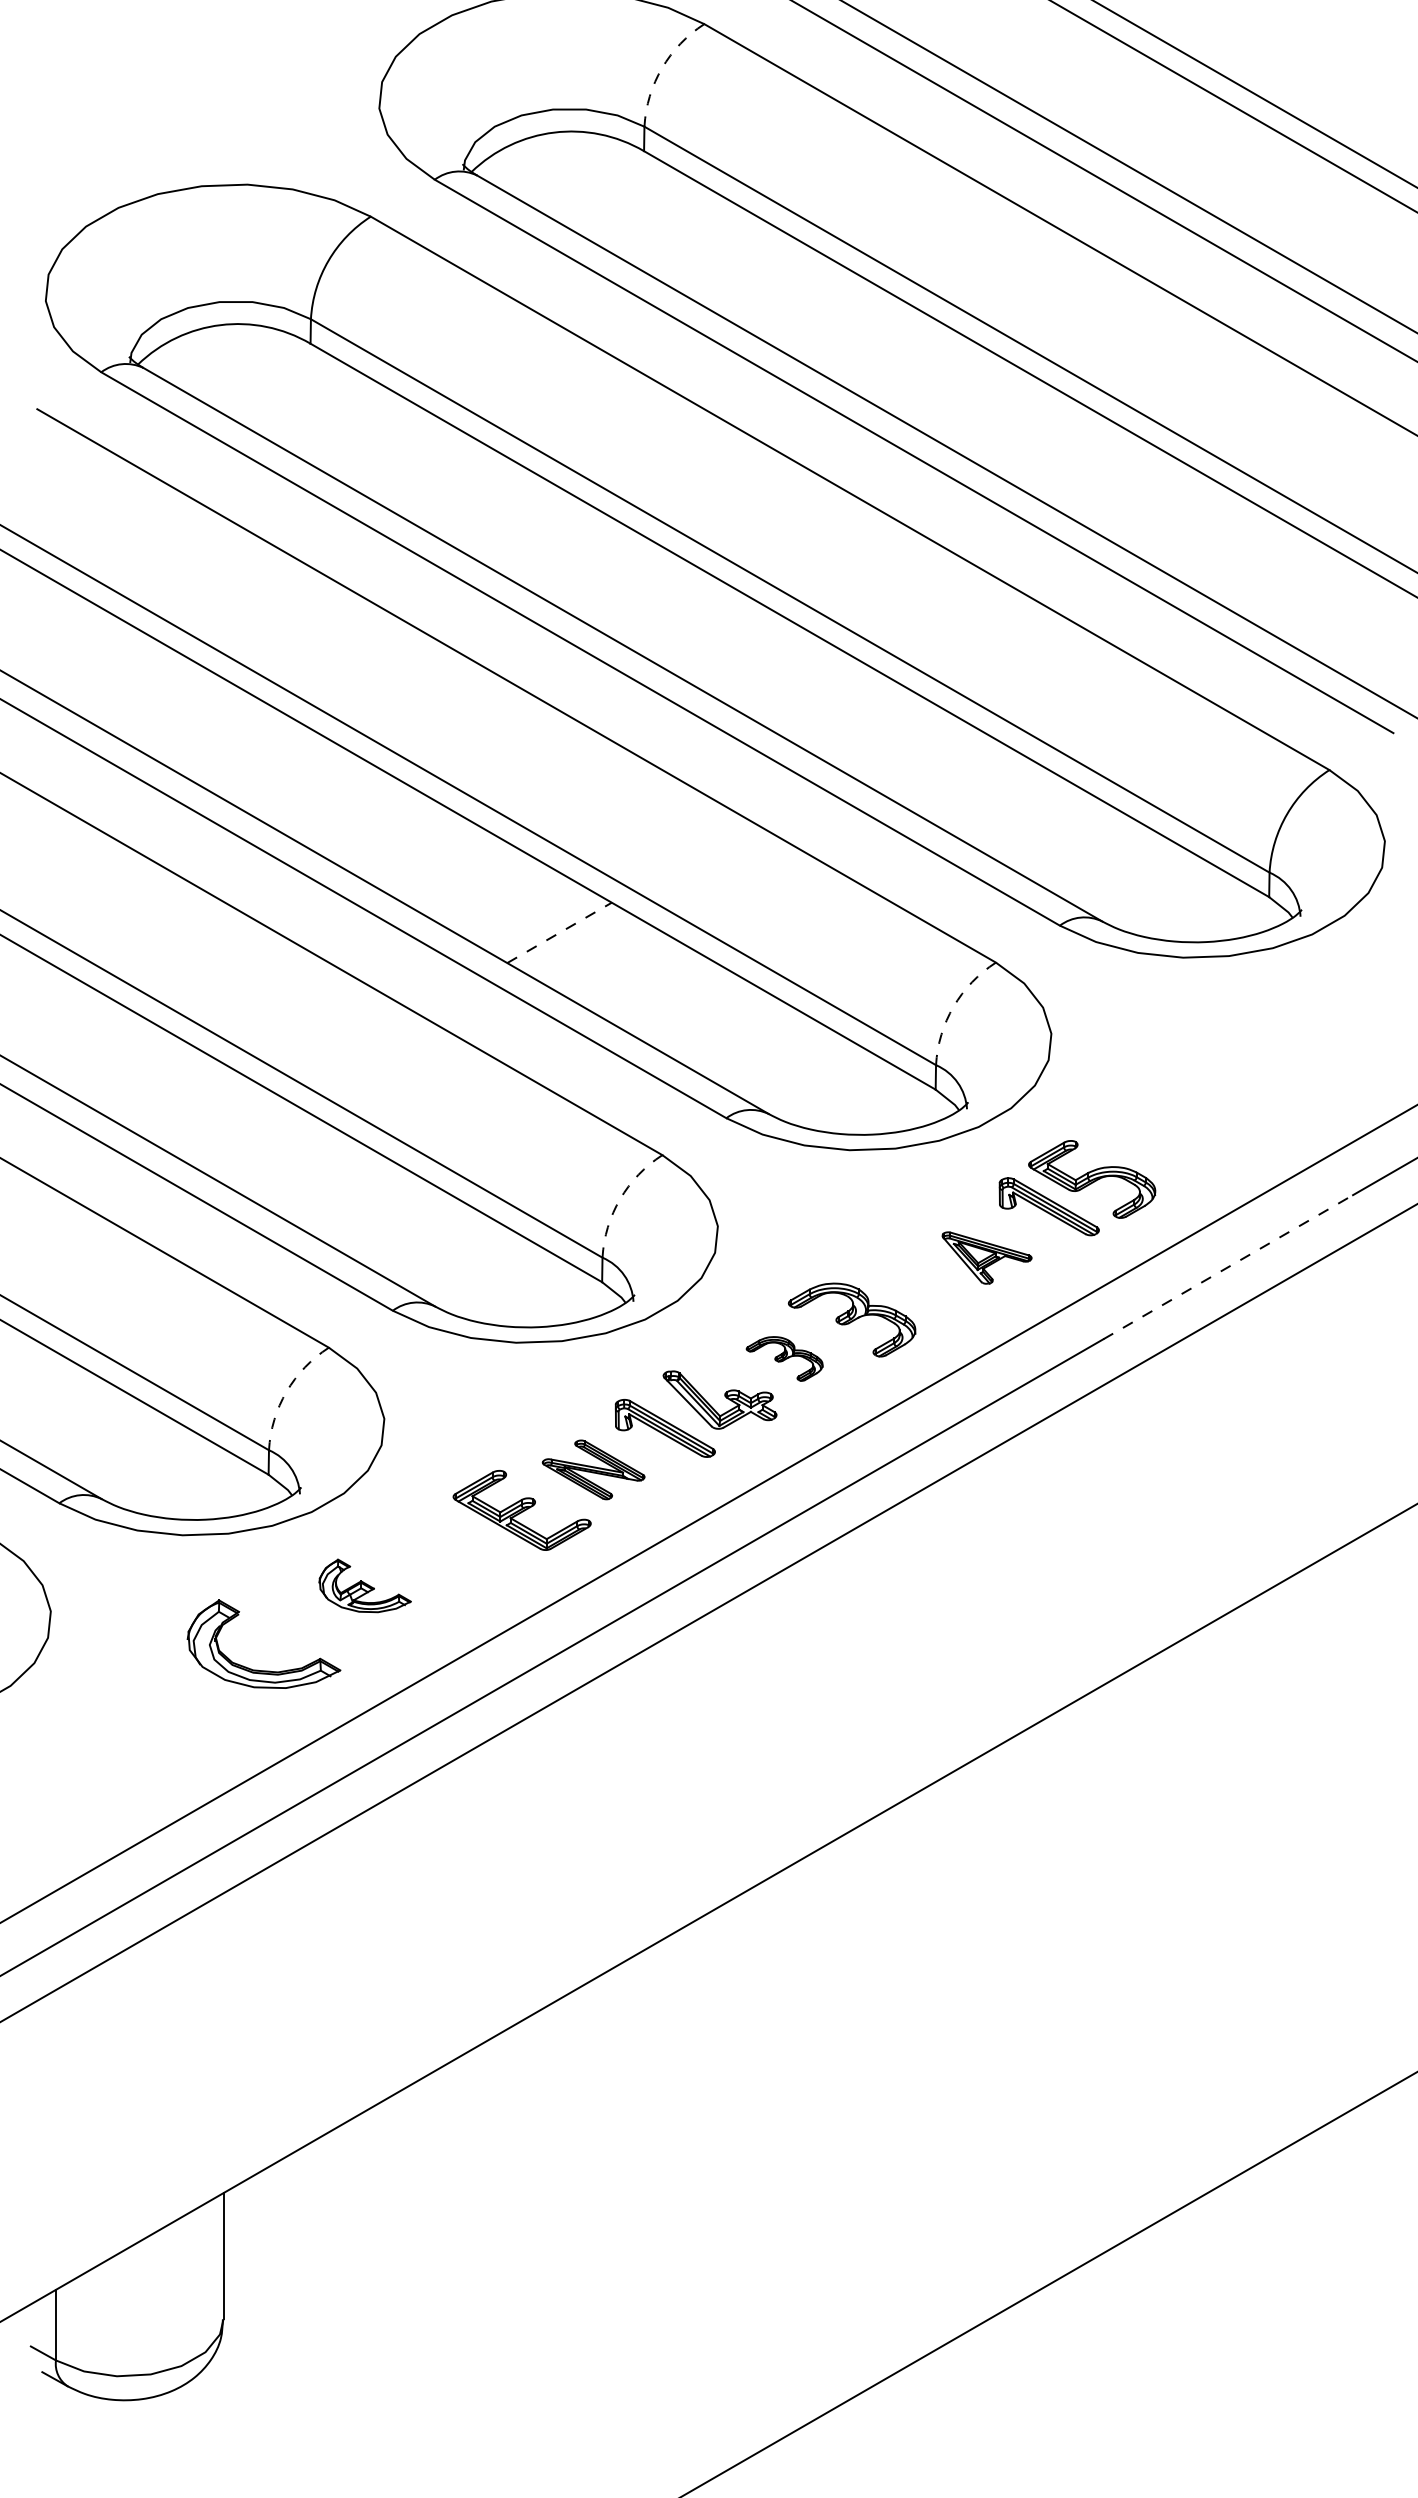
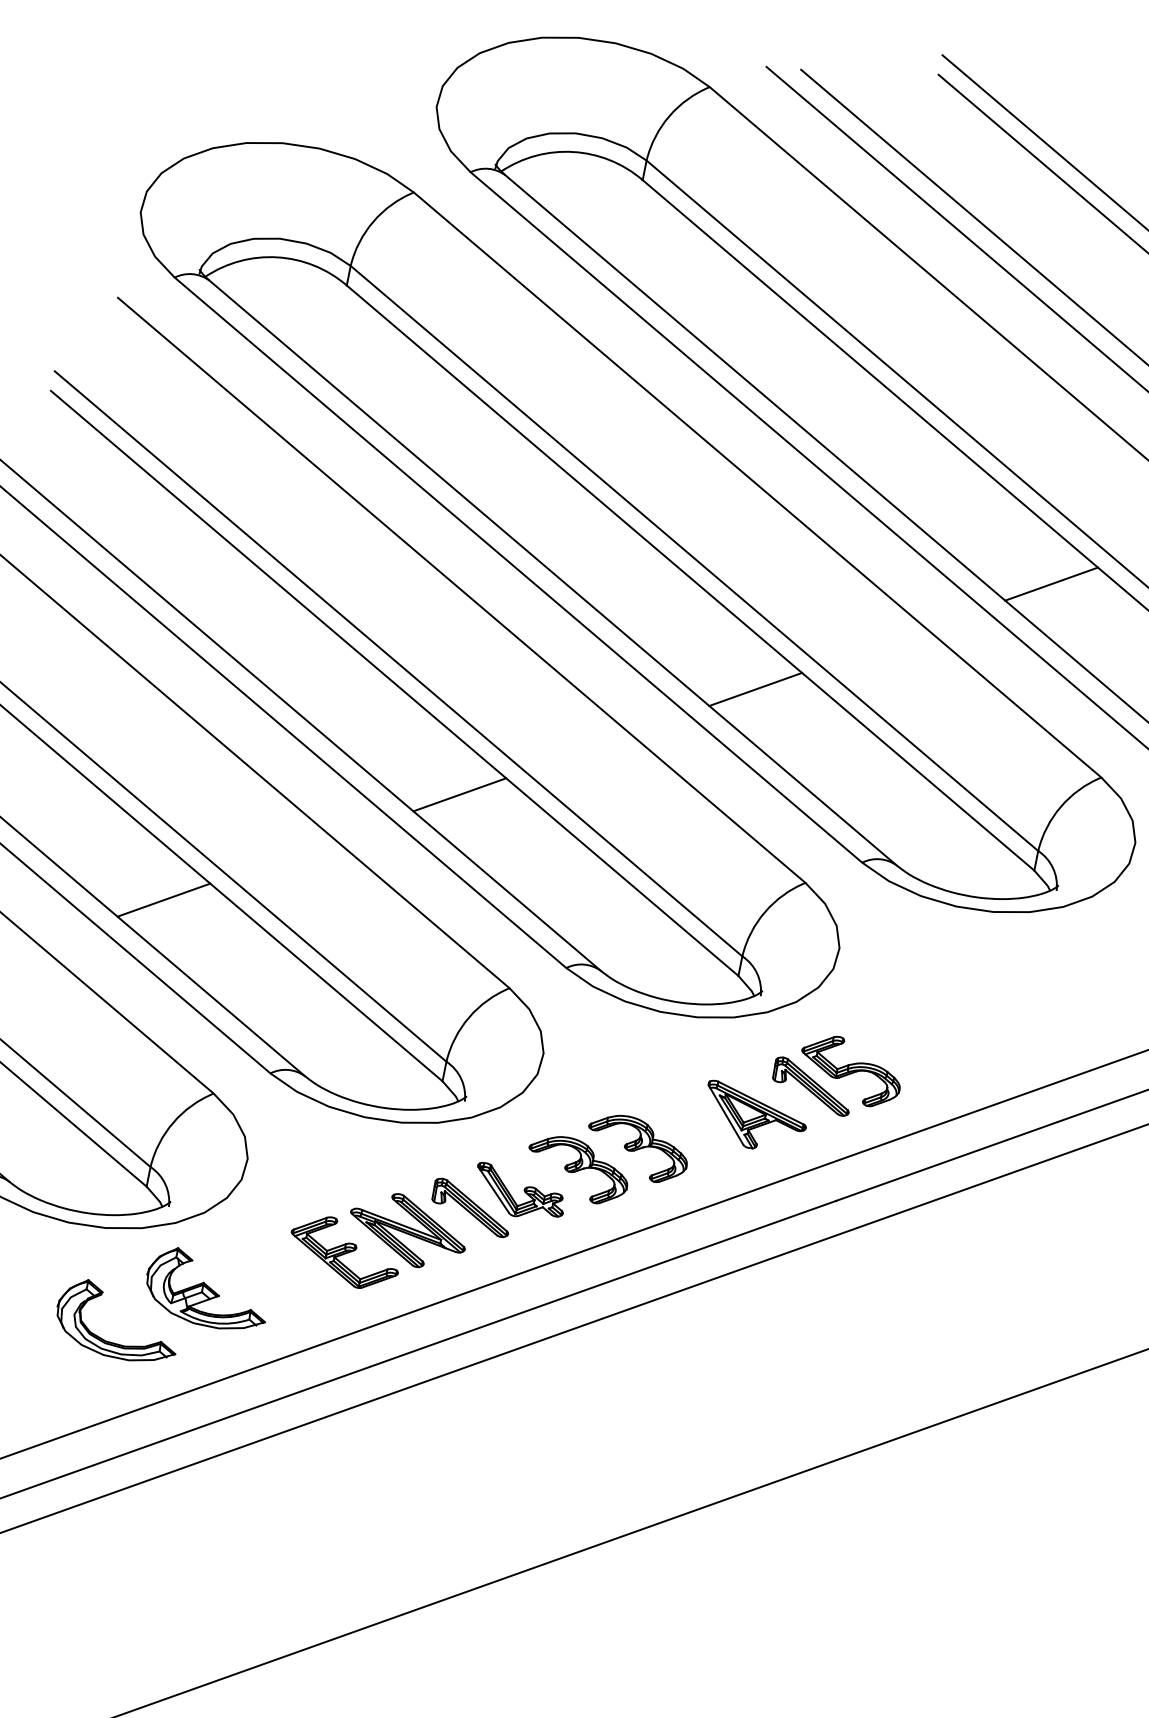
arc: (662, 68) -> (669, 116), dashed -> solid
line: (1226, 547) -> (1051, 583), added
line: (892, 740) -> (755, 689), added
line: (559, 932) -> (459, 794), dashed -> solid
arc: (953, 1006) -> (765, 911), dashed -> solid
line: (225, 1125) -> (163, 900), added
arc: (620, 1199) -> (469, 1017), dashed -> solid
part: (986, 1257) -> (754, 1118), size x1.43
line: (1228, 1266) -> (947, 1160), dashed -> solid
part: (784, 1358) -> (577, 1169), size x1.67
arc: (286, 1391) -> (173, 1122), dashed -> solid
part: (593, 1469) -> (408, 1230), size x1.43
part: (364, 1585) -> (207, 1289), size x1.67

